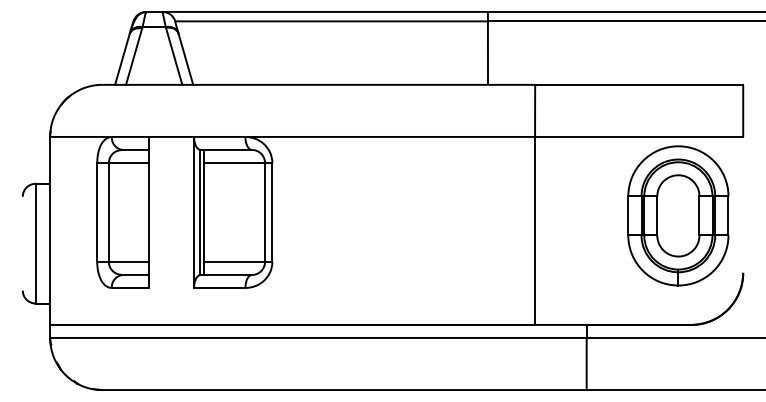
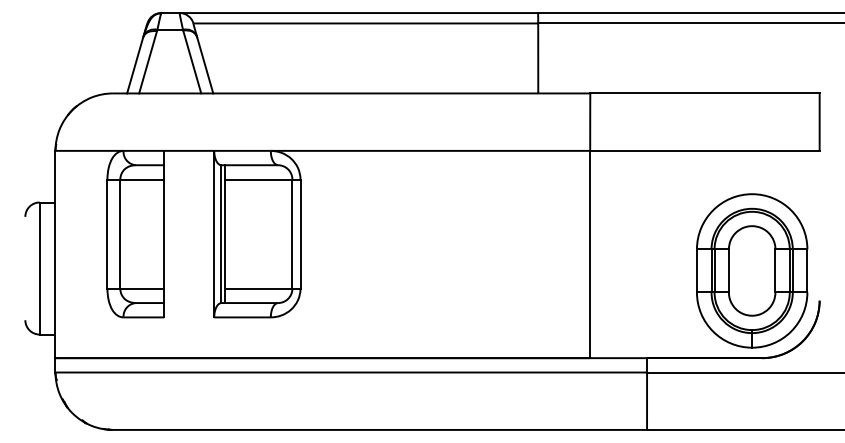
part: (678, 215) -> (752, 270), moved

